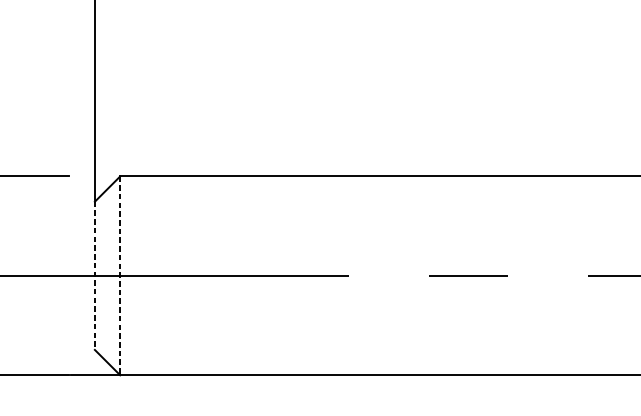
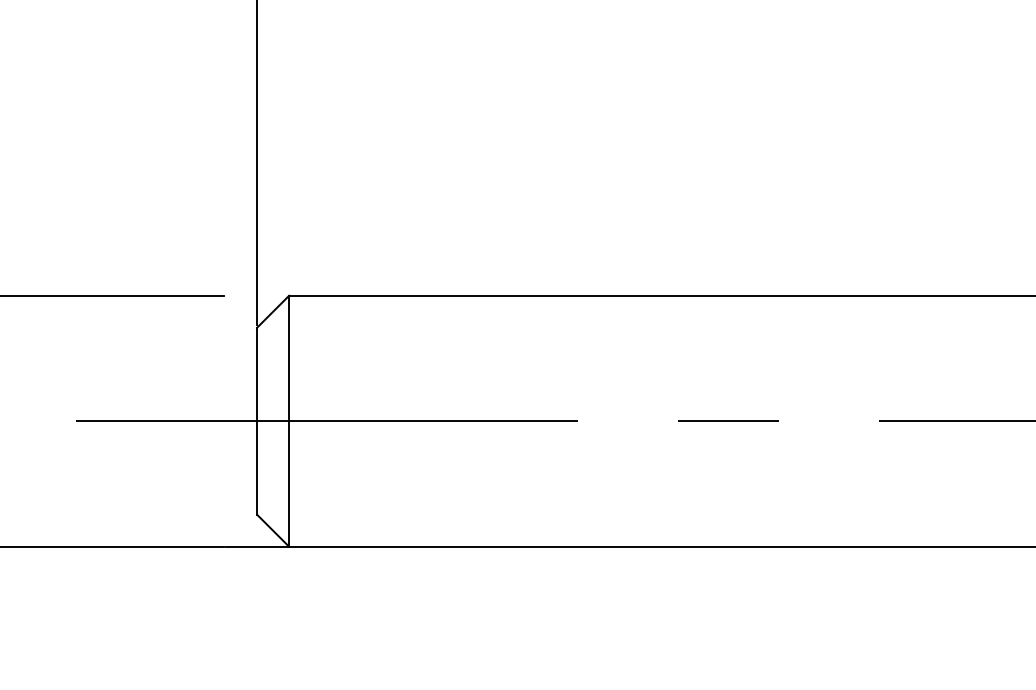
line: (95, 276) -> (257, 421), dashed -> solid
line: (120, 276) -> (289, 421), dashed -> solid

